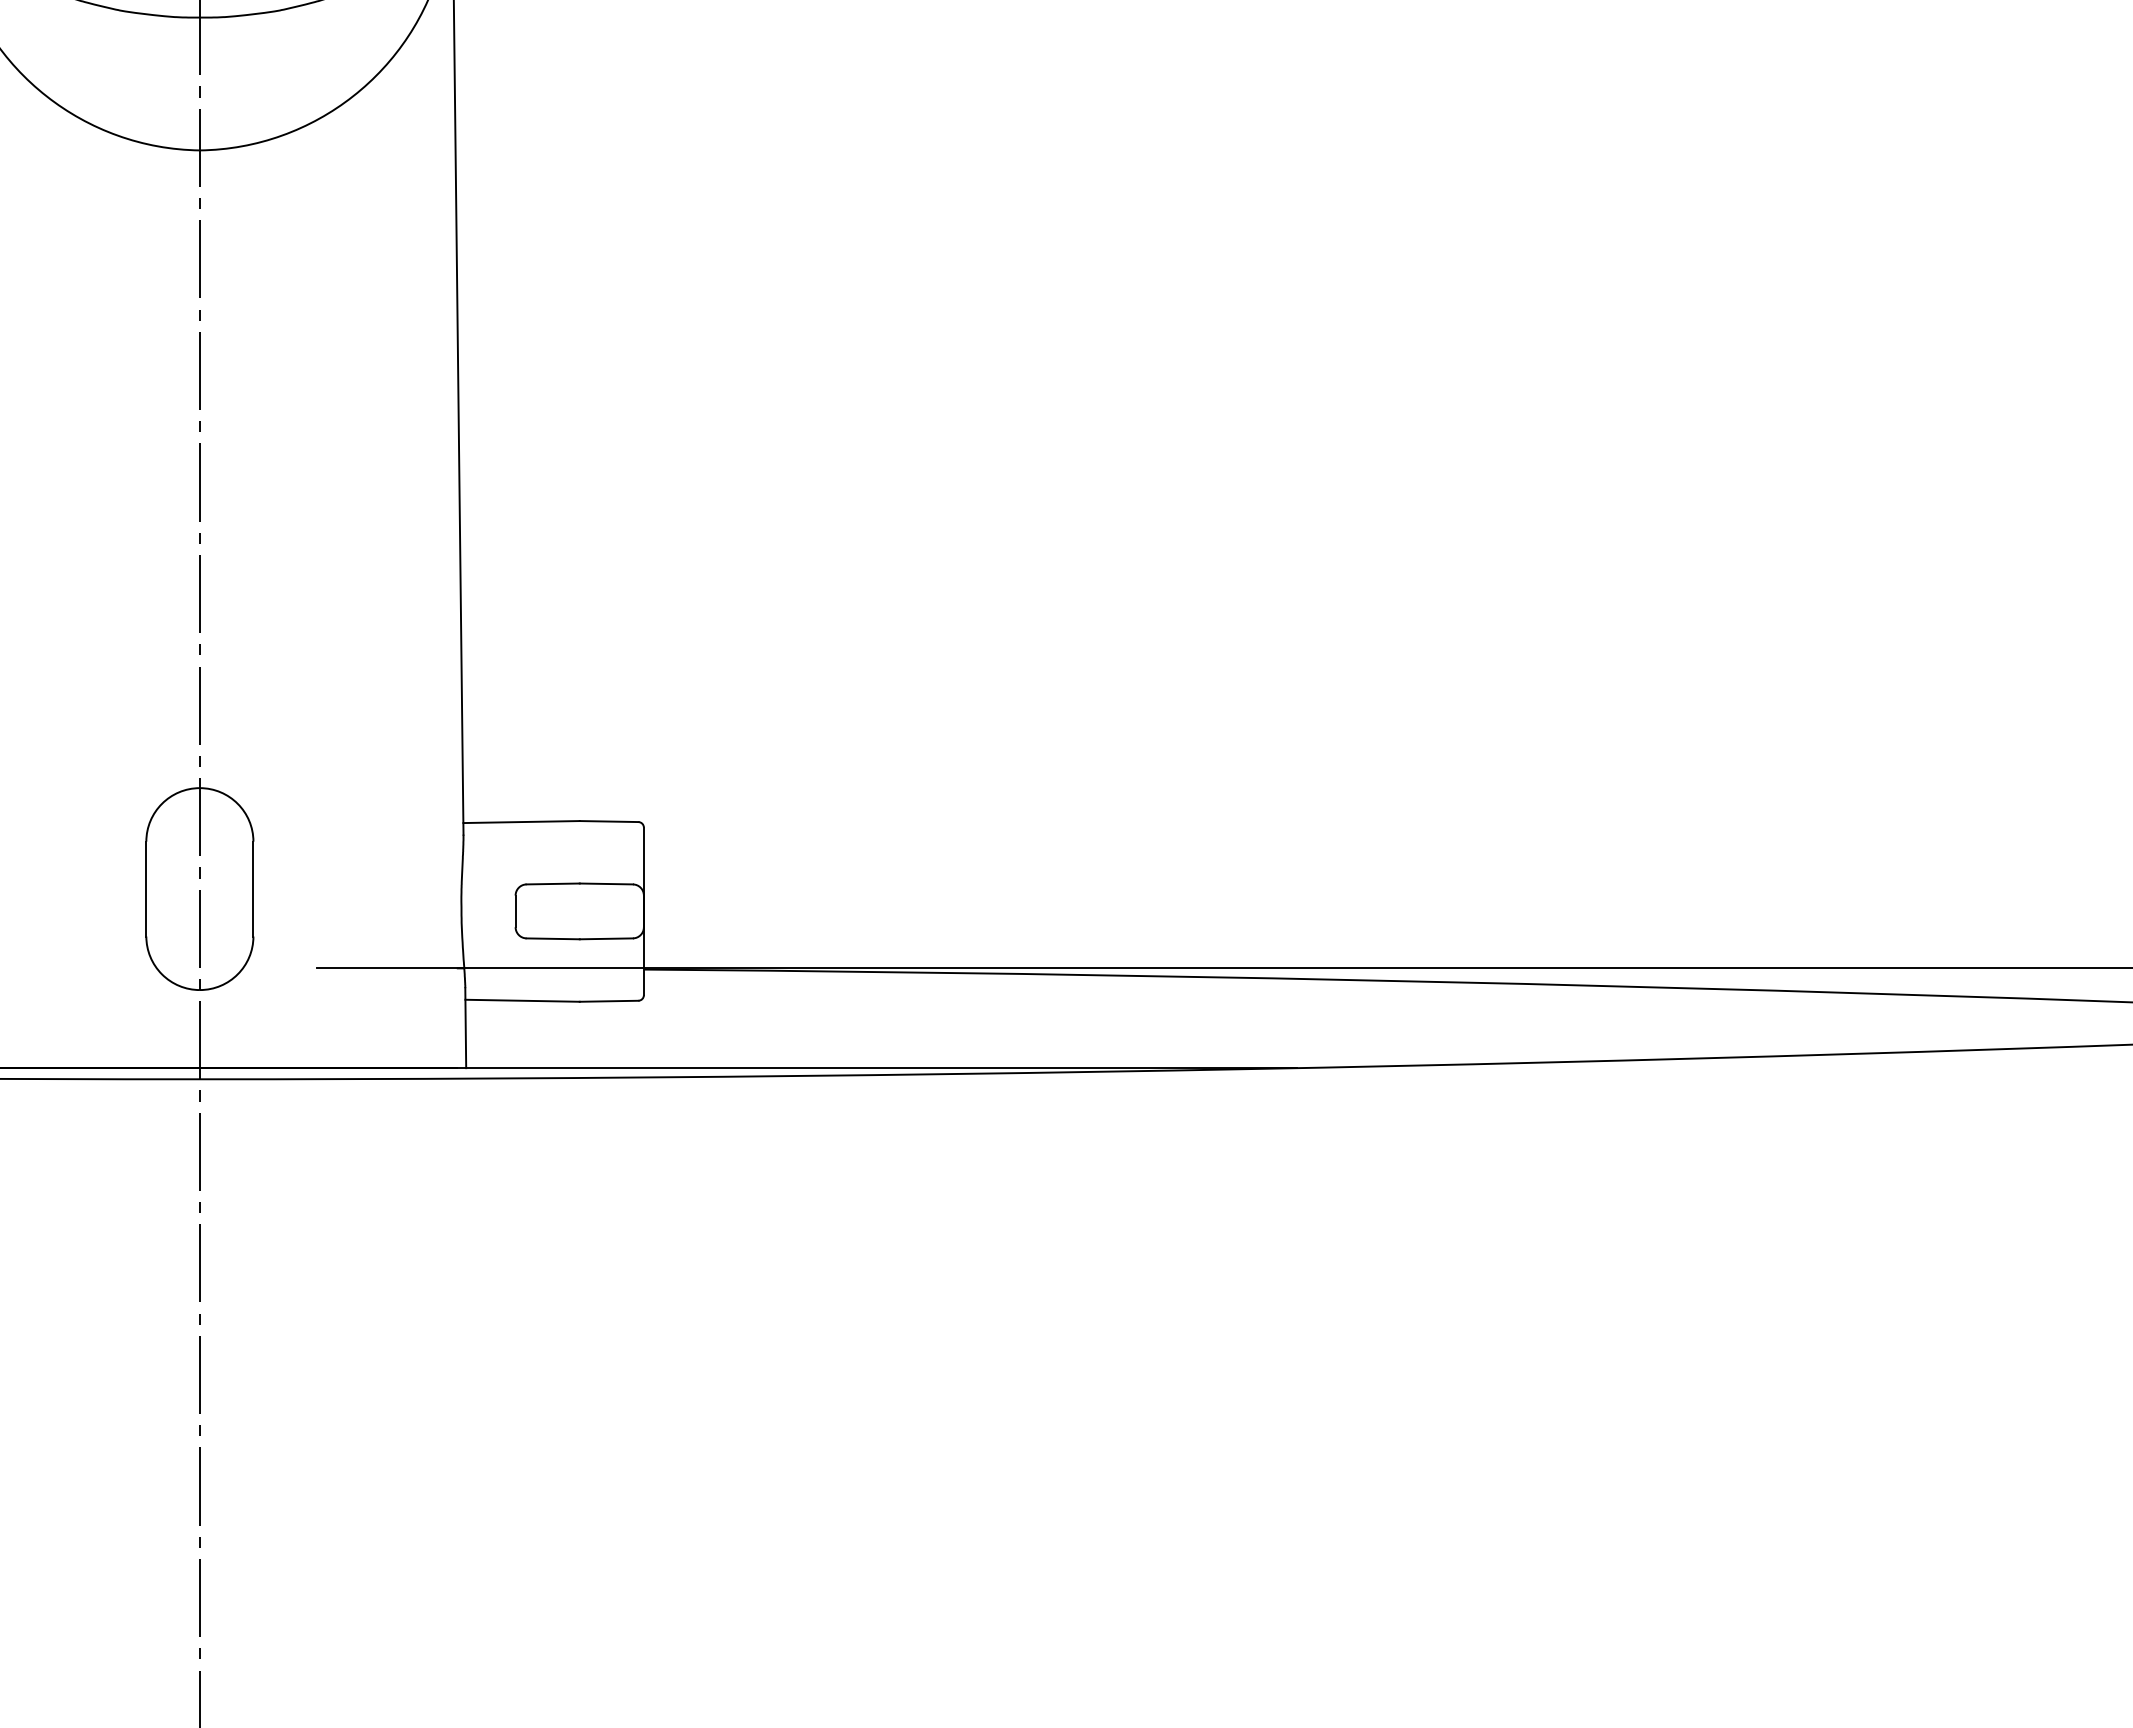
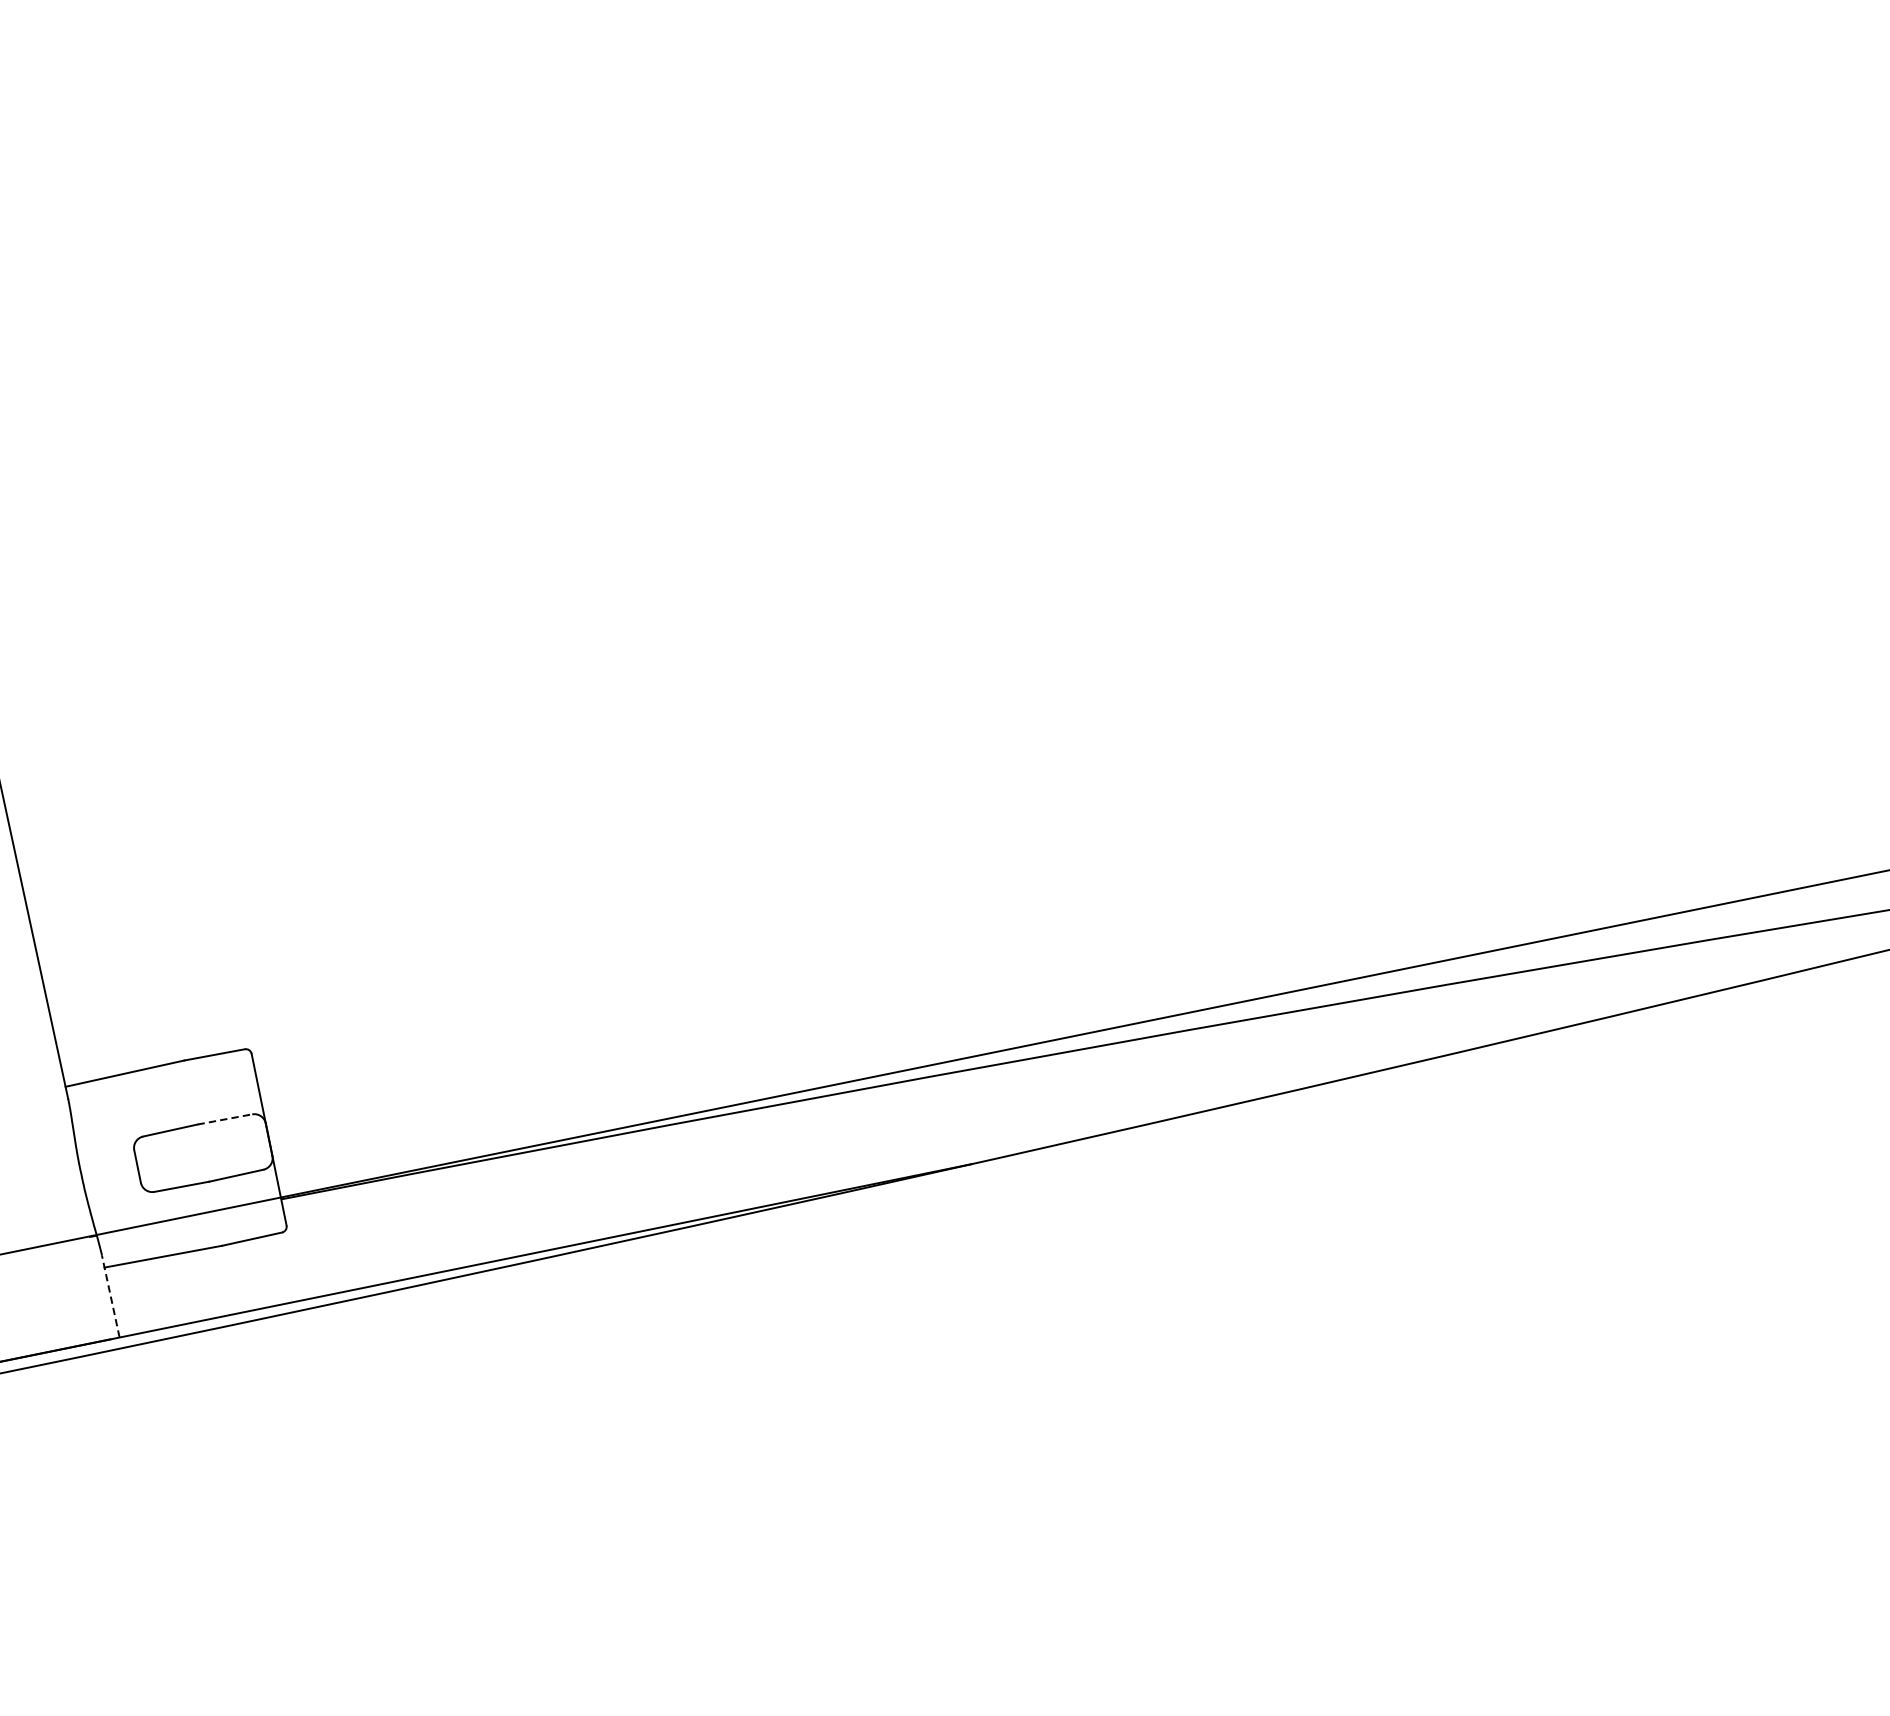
line: (606, 883) -> (224, 1118), solid -> dashed
line: (465, 1028) -> (110, 1297), solid -> dashed

